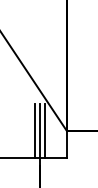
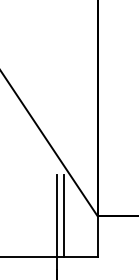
line: (35, 130) -> (49, 215), removed

